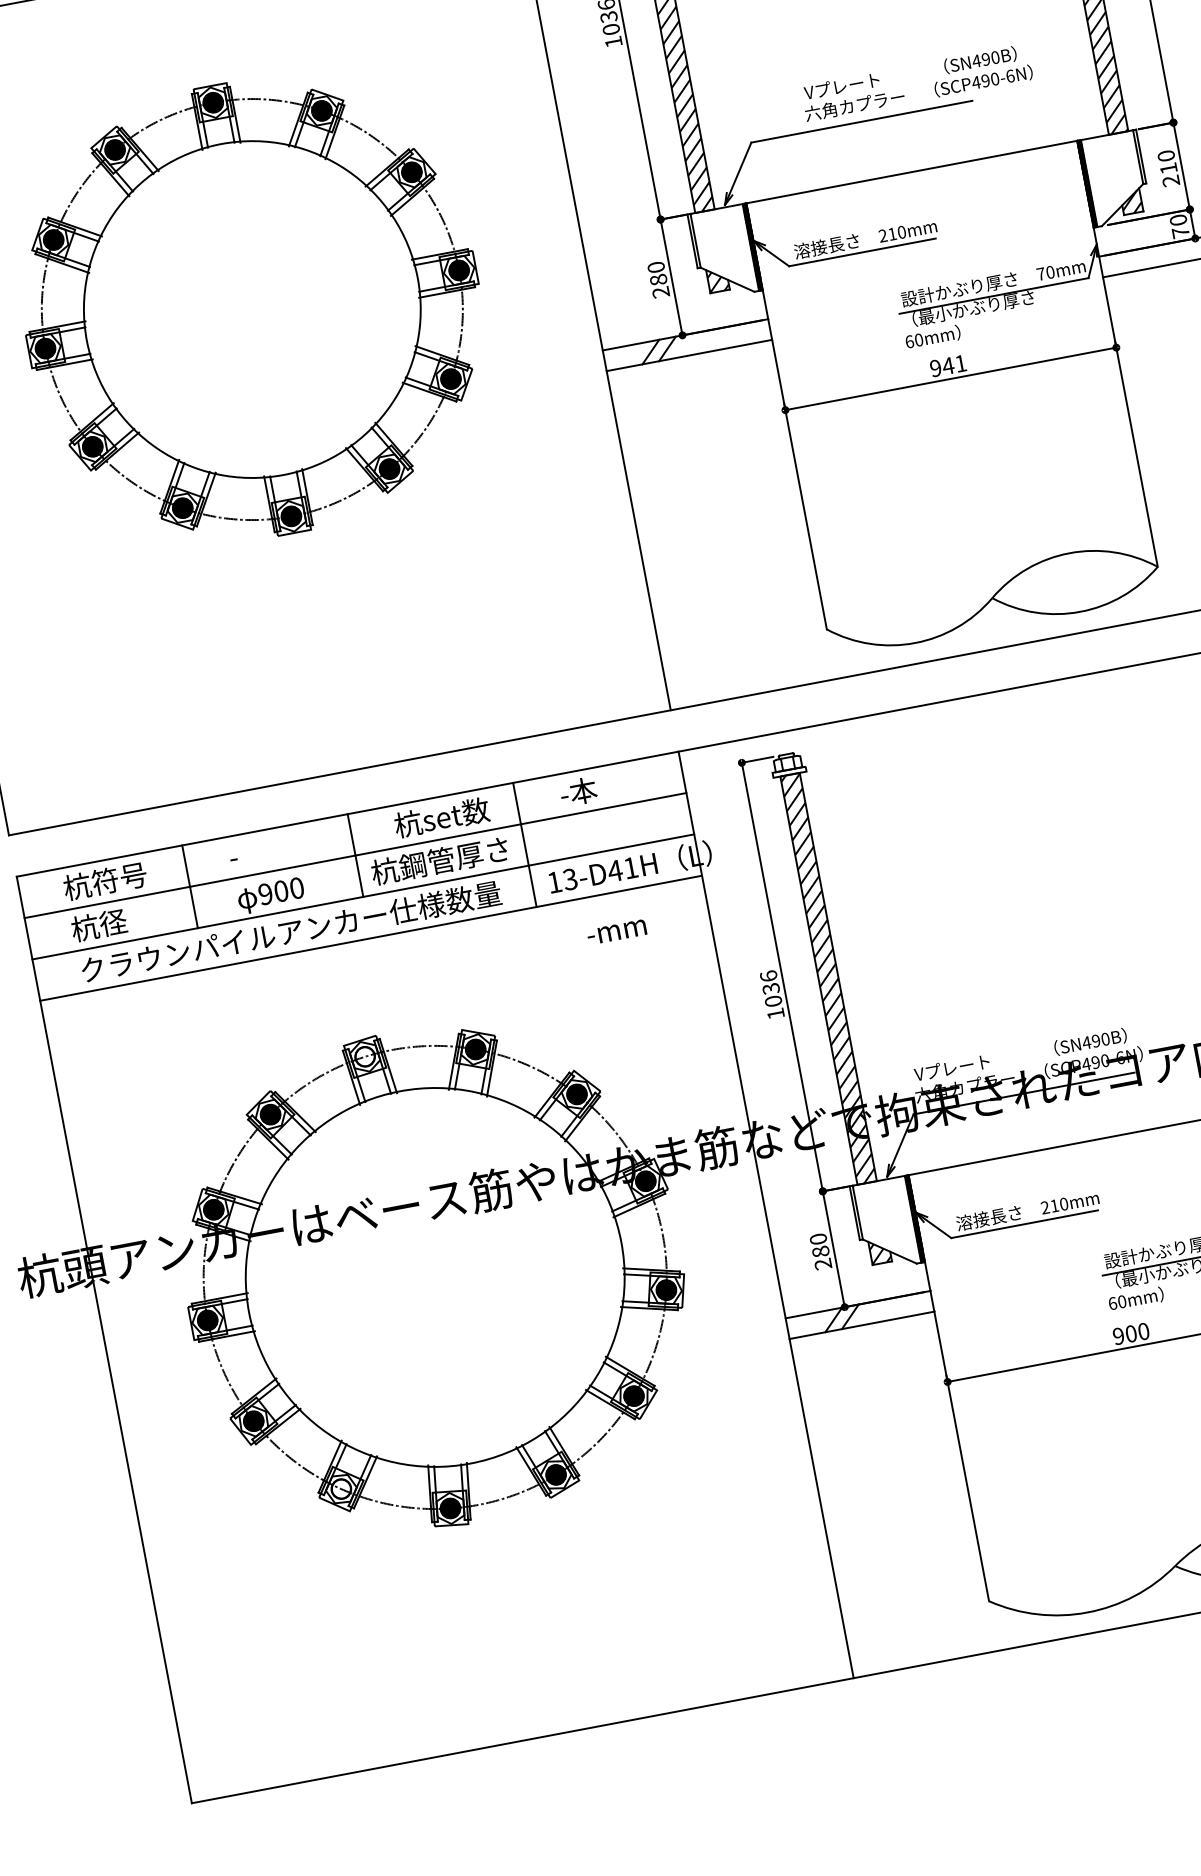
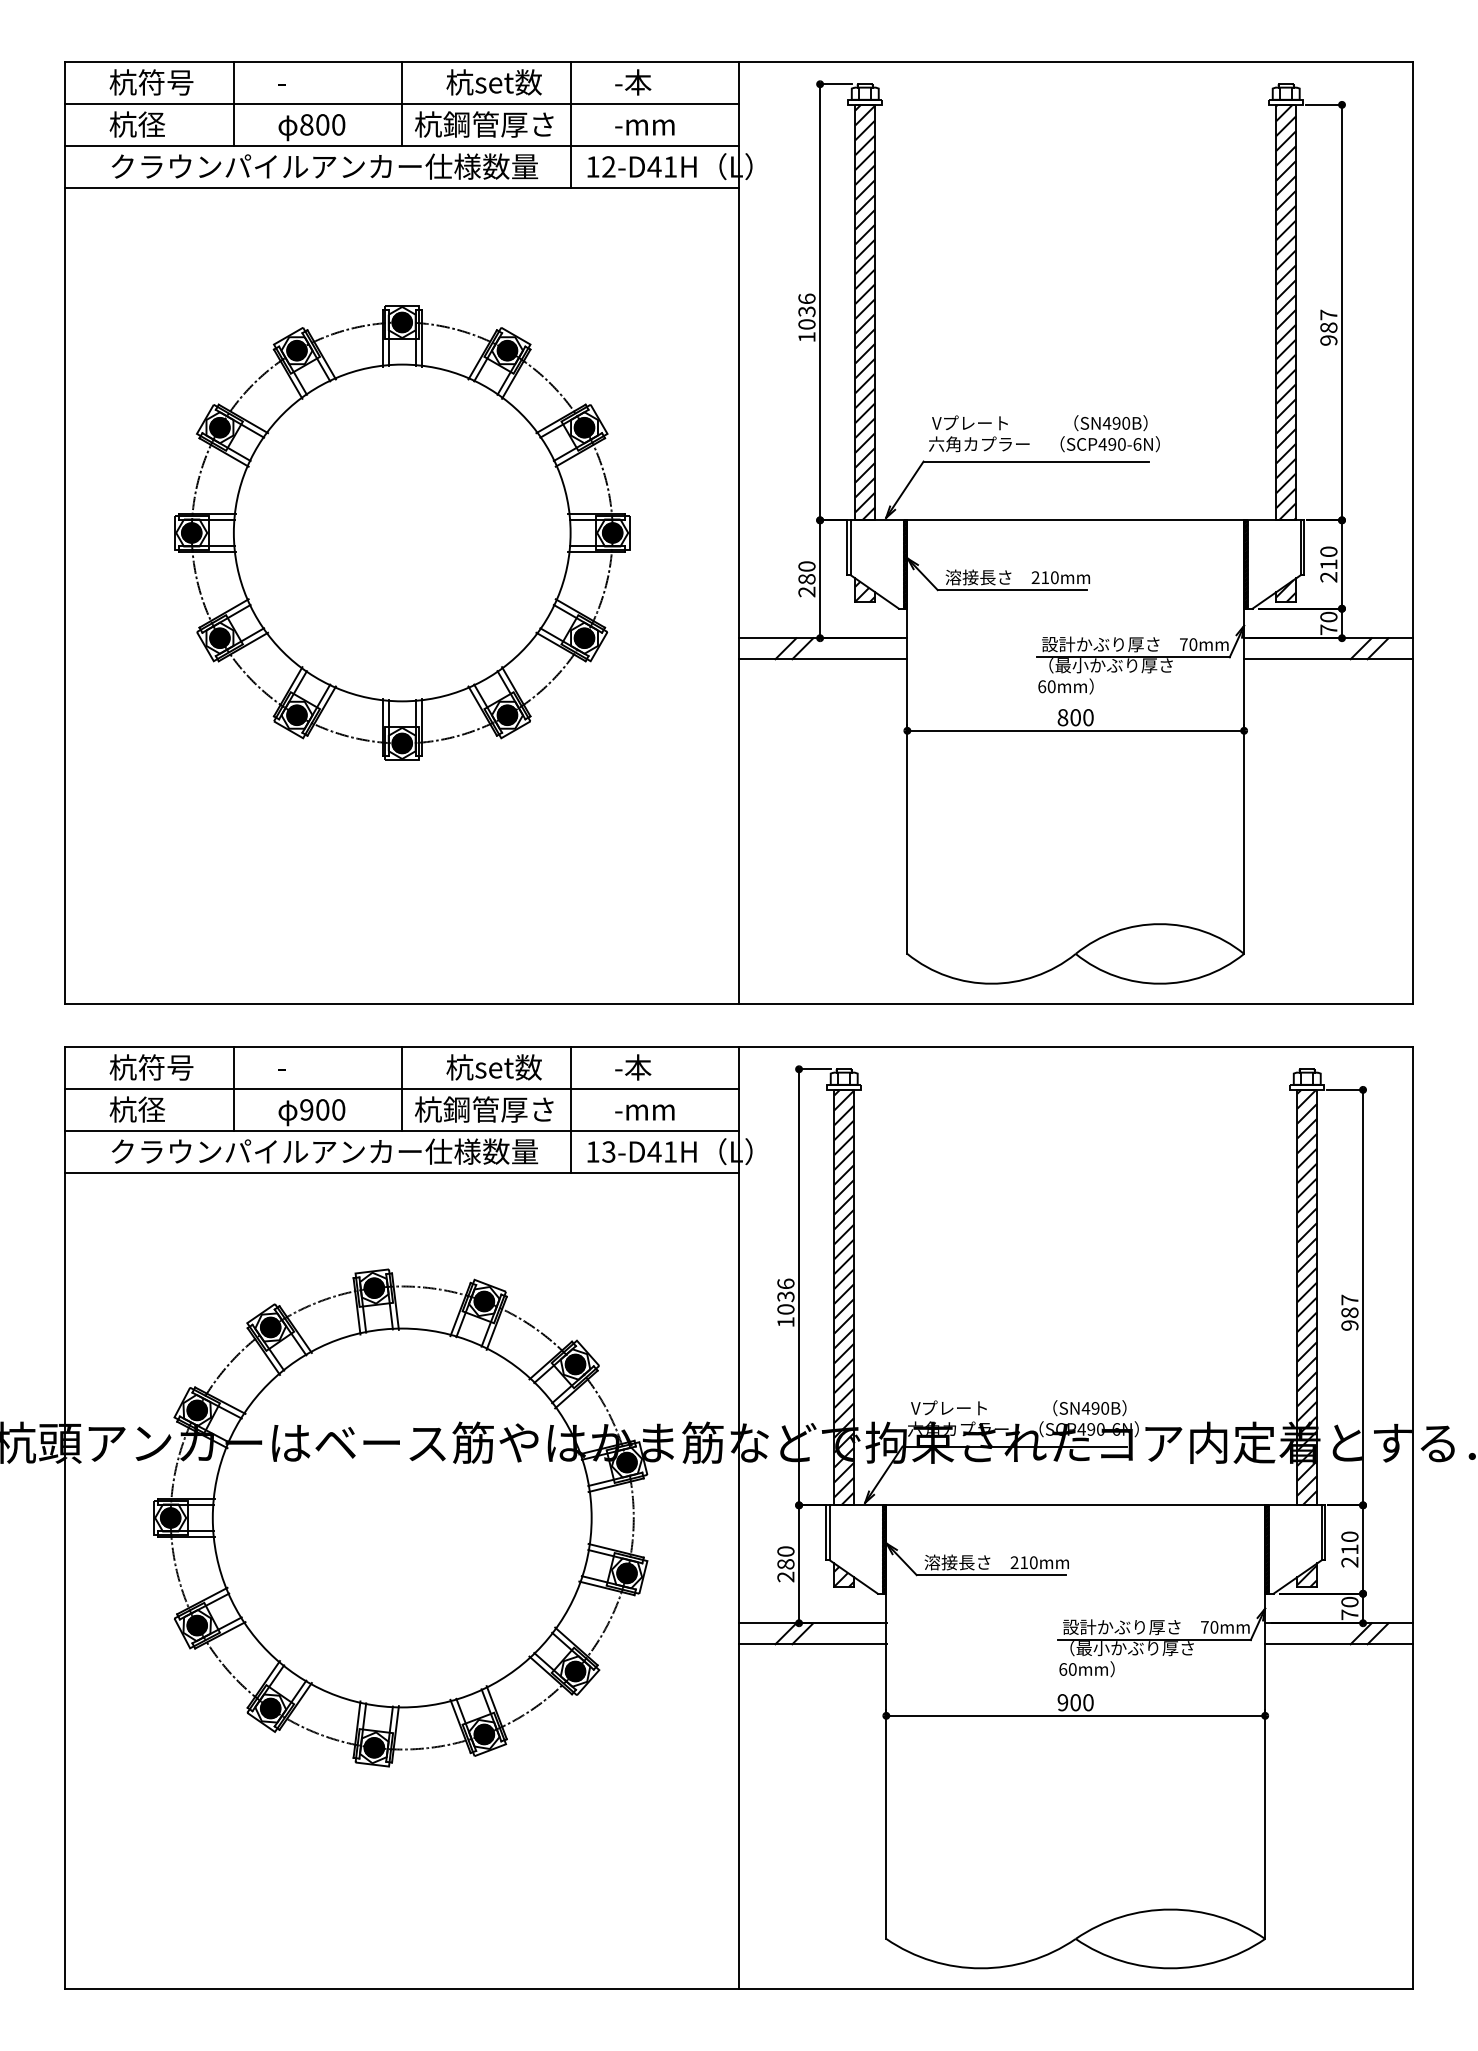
text: (917, 82) -> (1044, 433), moved
text: (948, 365) -> (1075, 717), 941 -> 800
text: (616, 932) -> (644, 1112), moved
fill: (365, 1057) -> (374, 1288), added
fill: (341, 1489) -> (270, 1708), added

